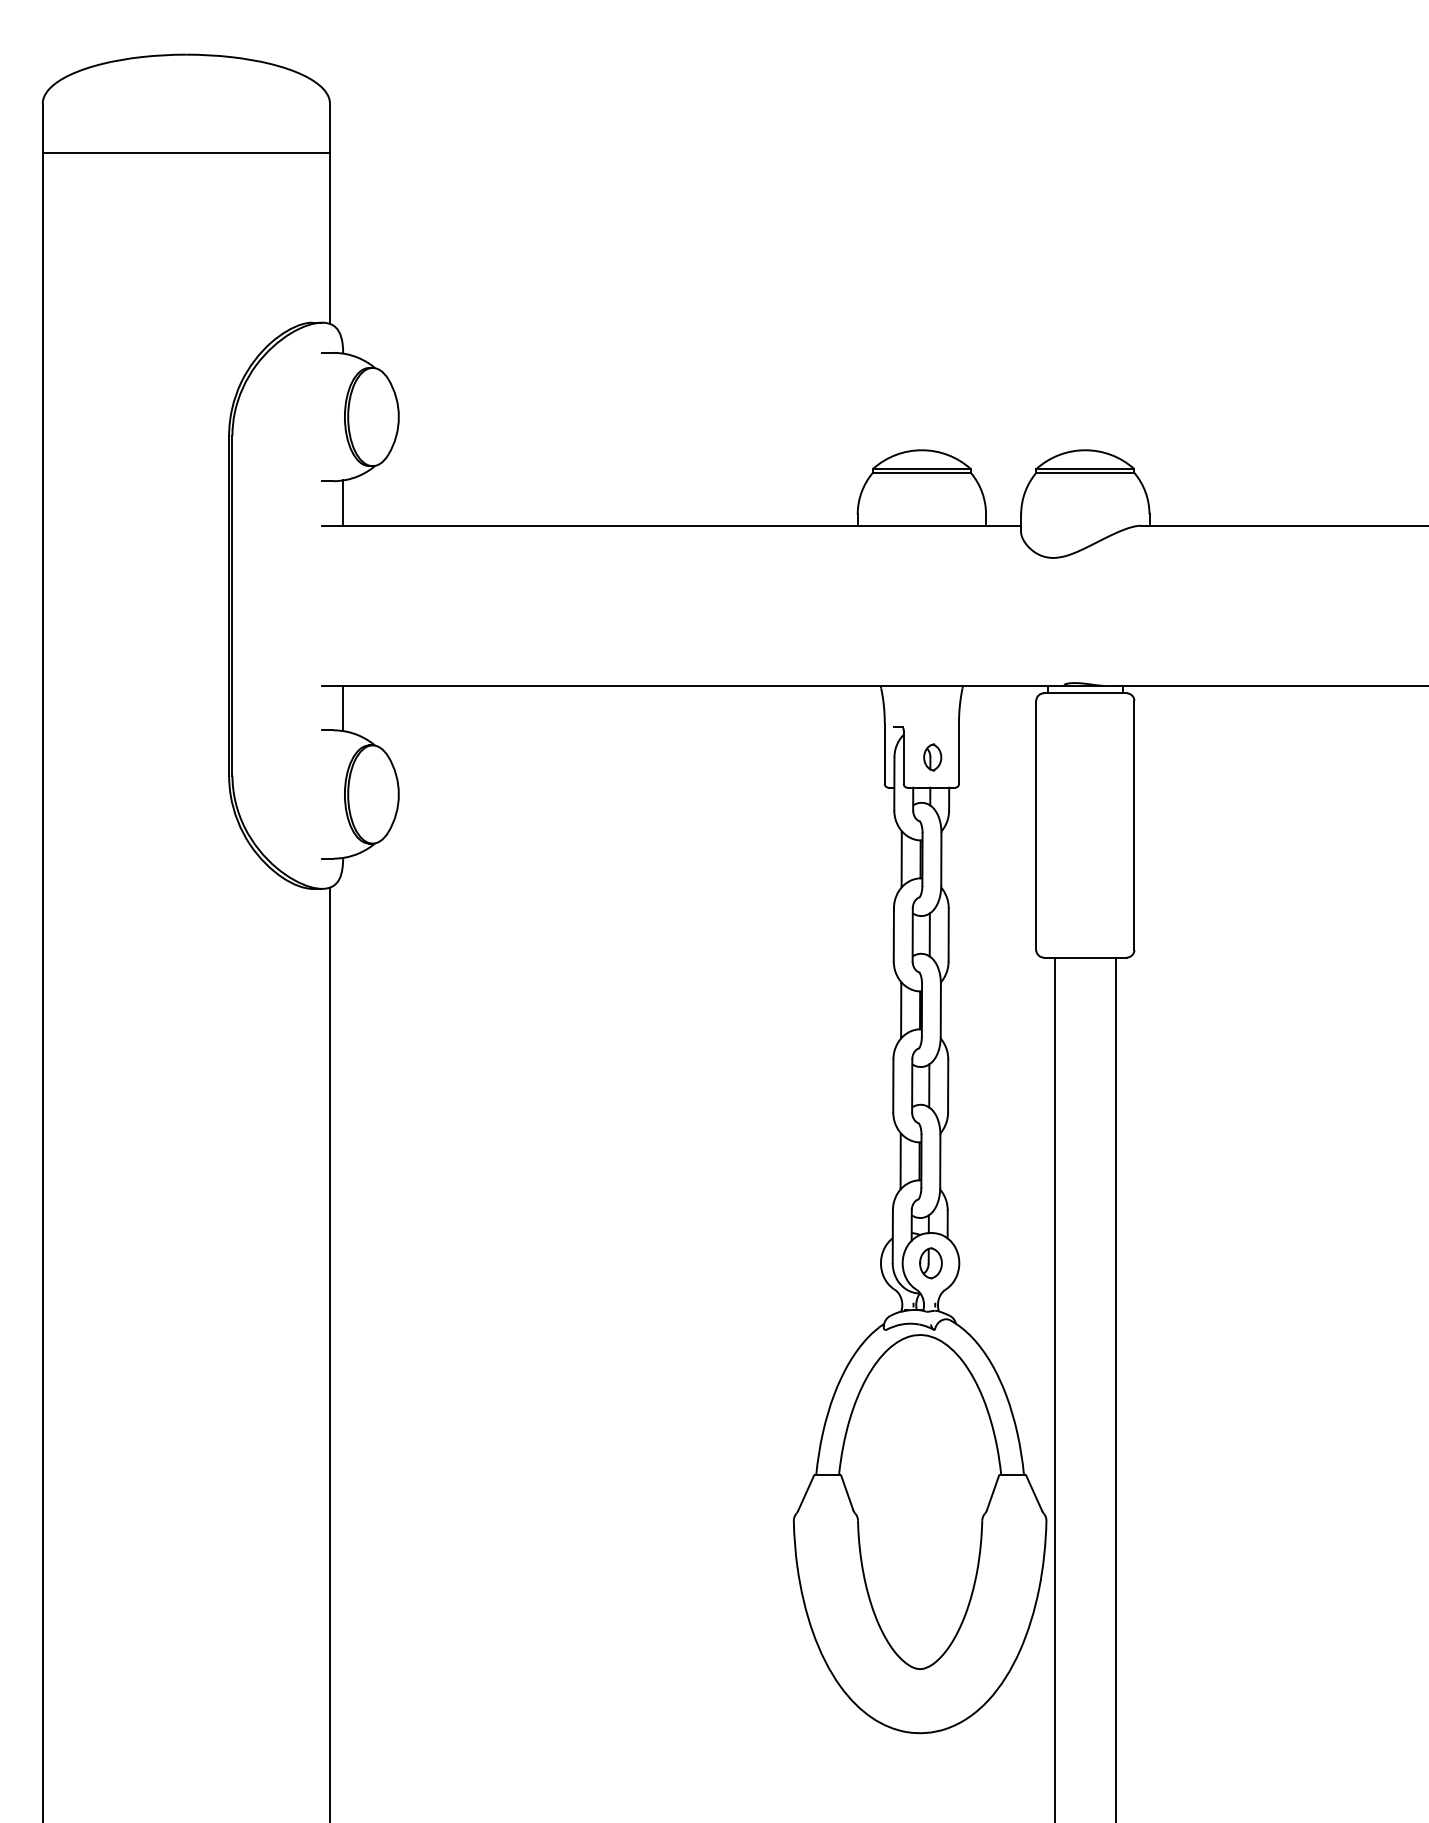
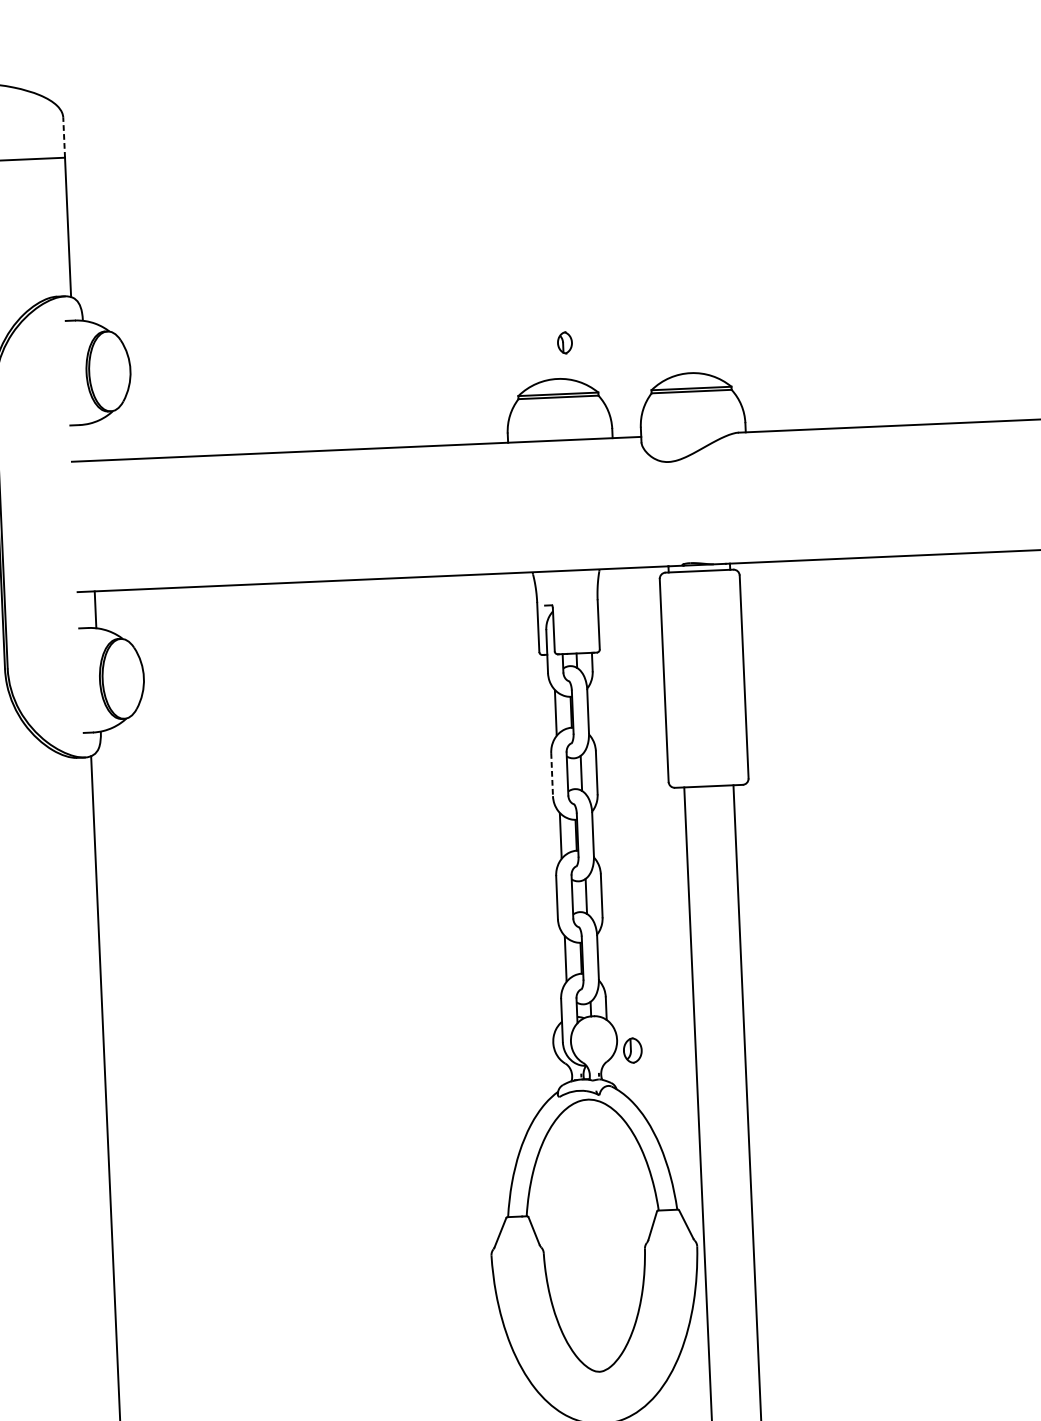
line: (330, 128) -> (64, 137), solid -> dashed
line: (343, 502) -> (88, 442), removed
part: (932, 757) -> (564, 342), moved
line: (893, 935) -> (551, 775), solid -> dashed
part: (930, 1263) -> (632, 1050), moved

